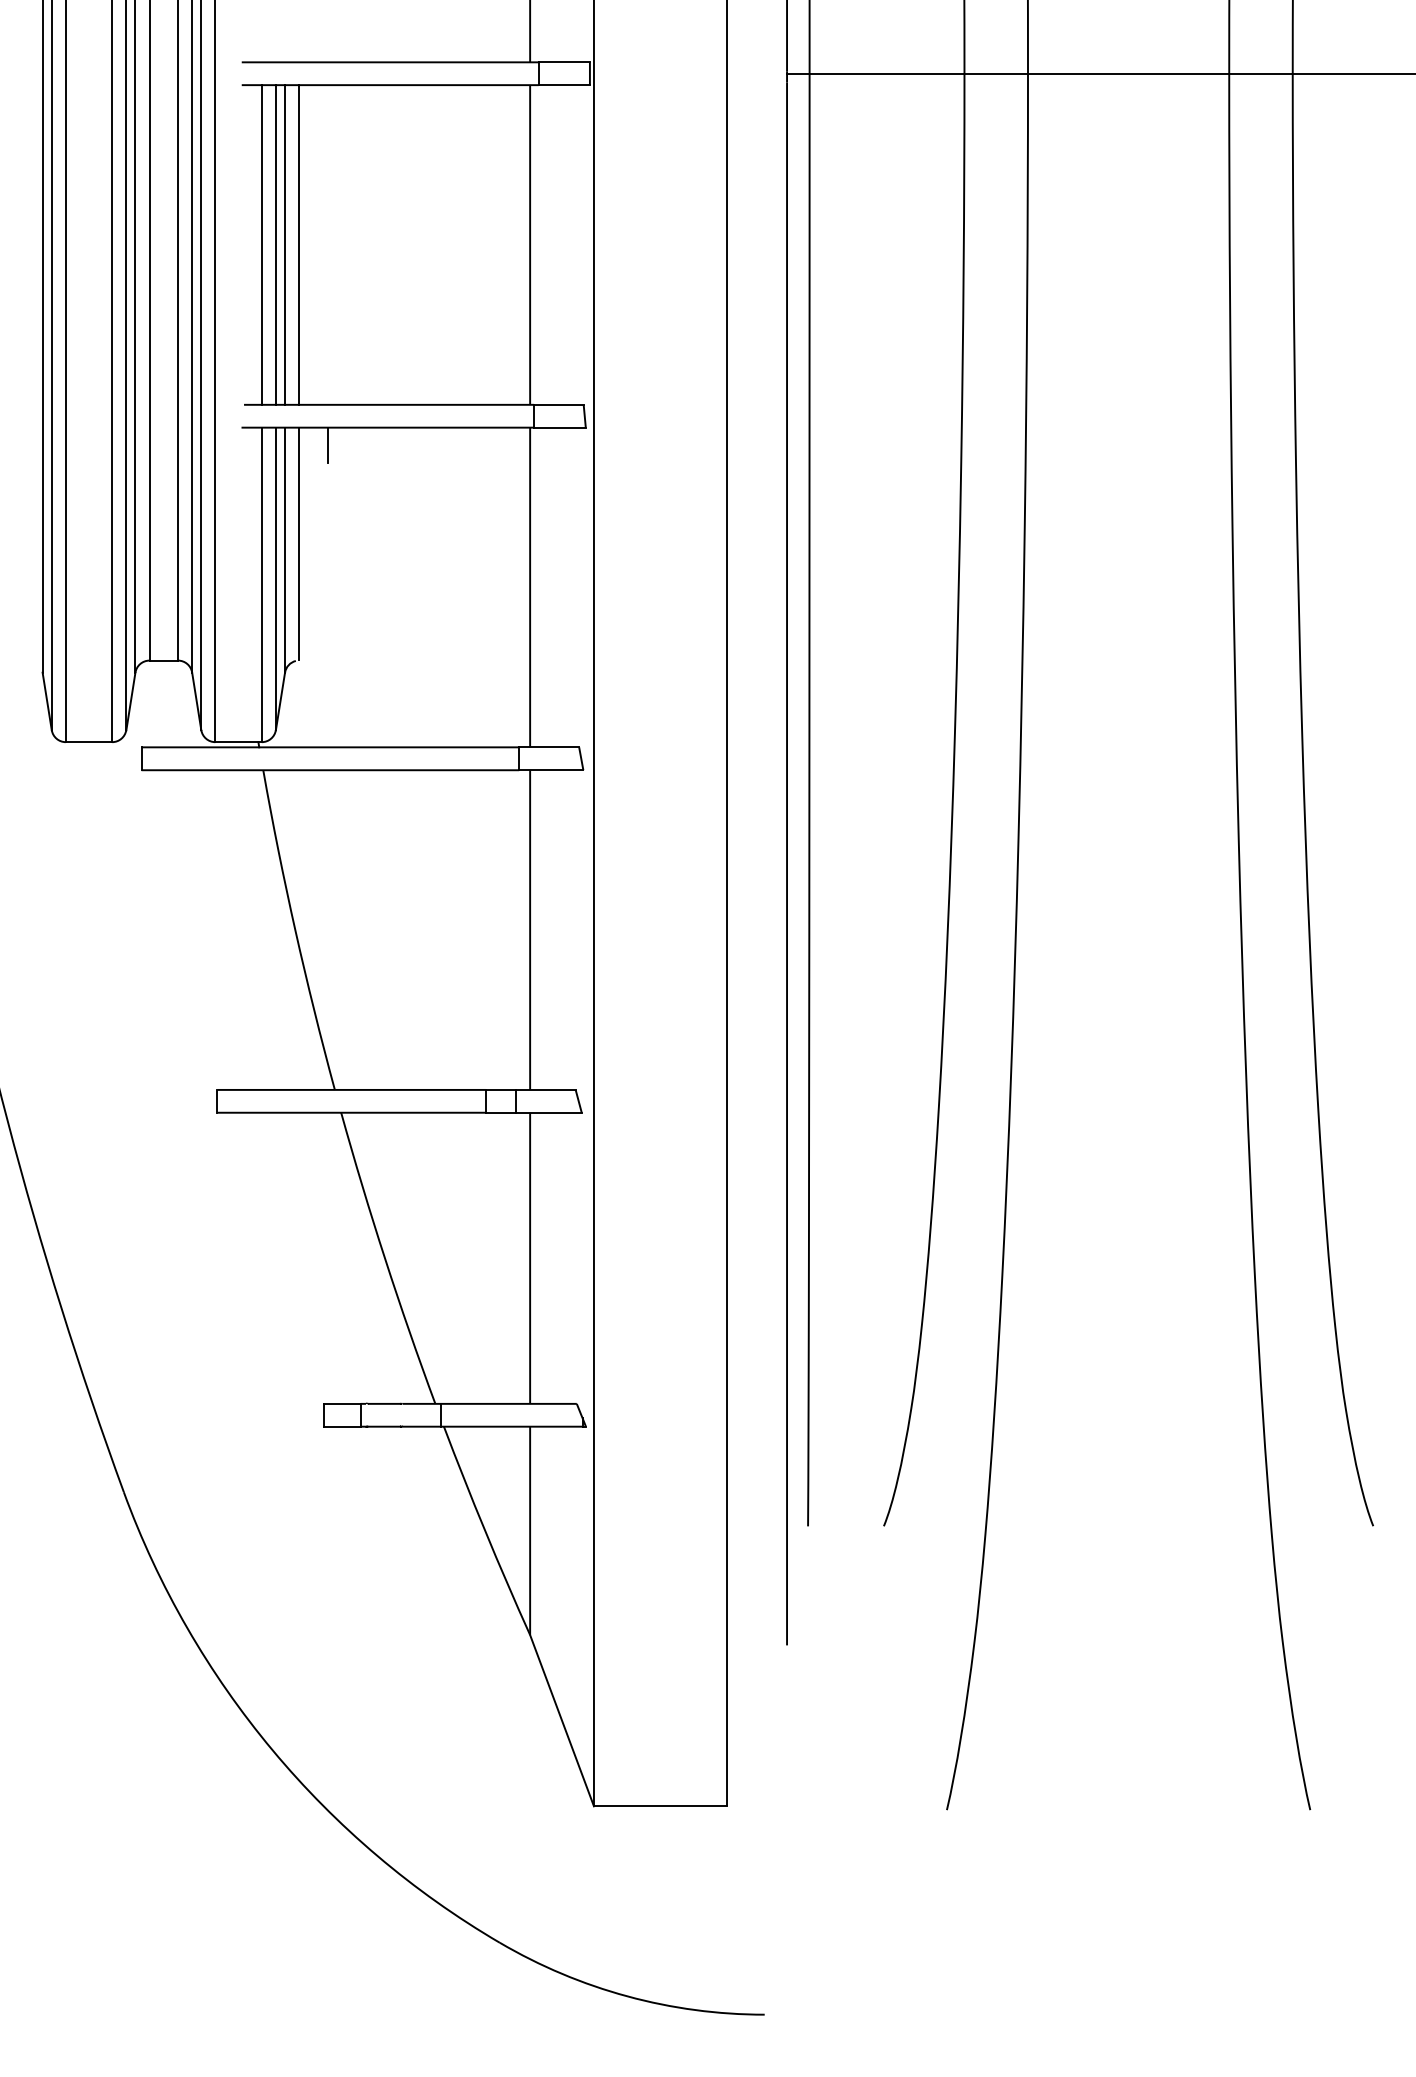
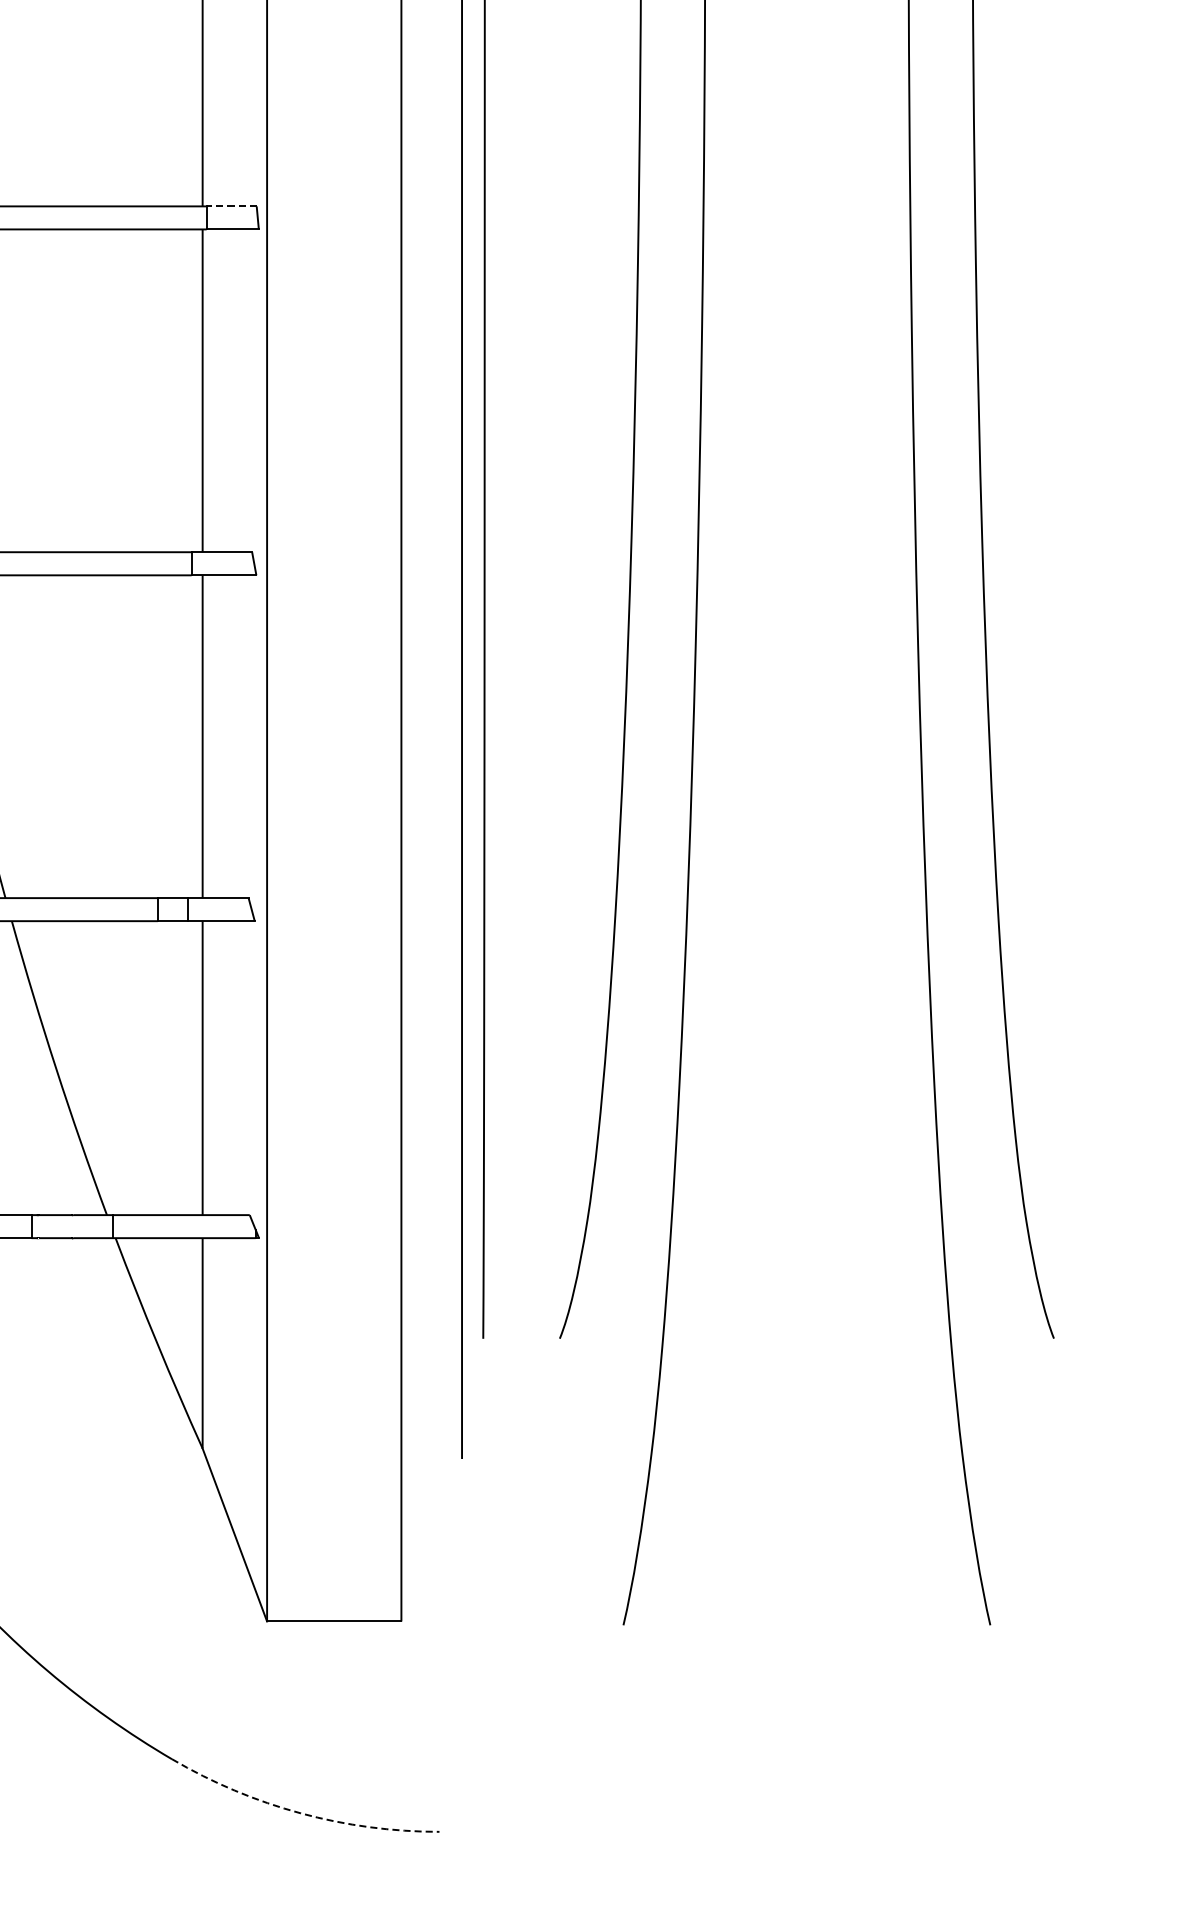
line: (558, 404) -> (231, 206), solid -> dashed
arc: (627, 1996) -> (300, 1813), solid -> dashed

